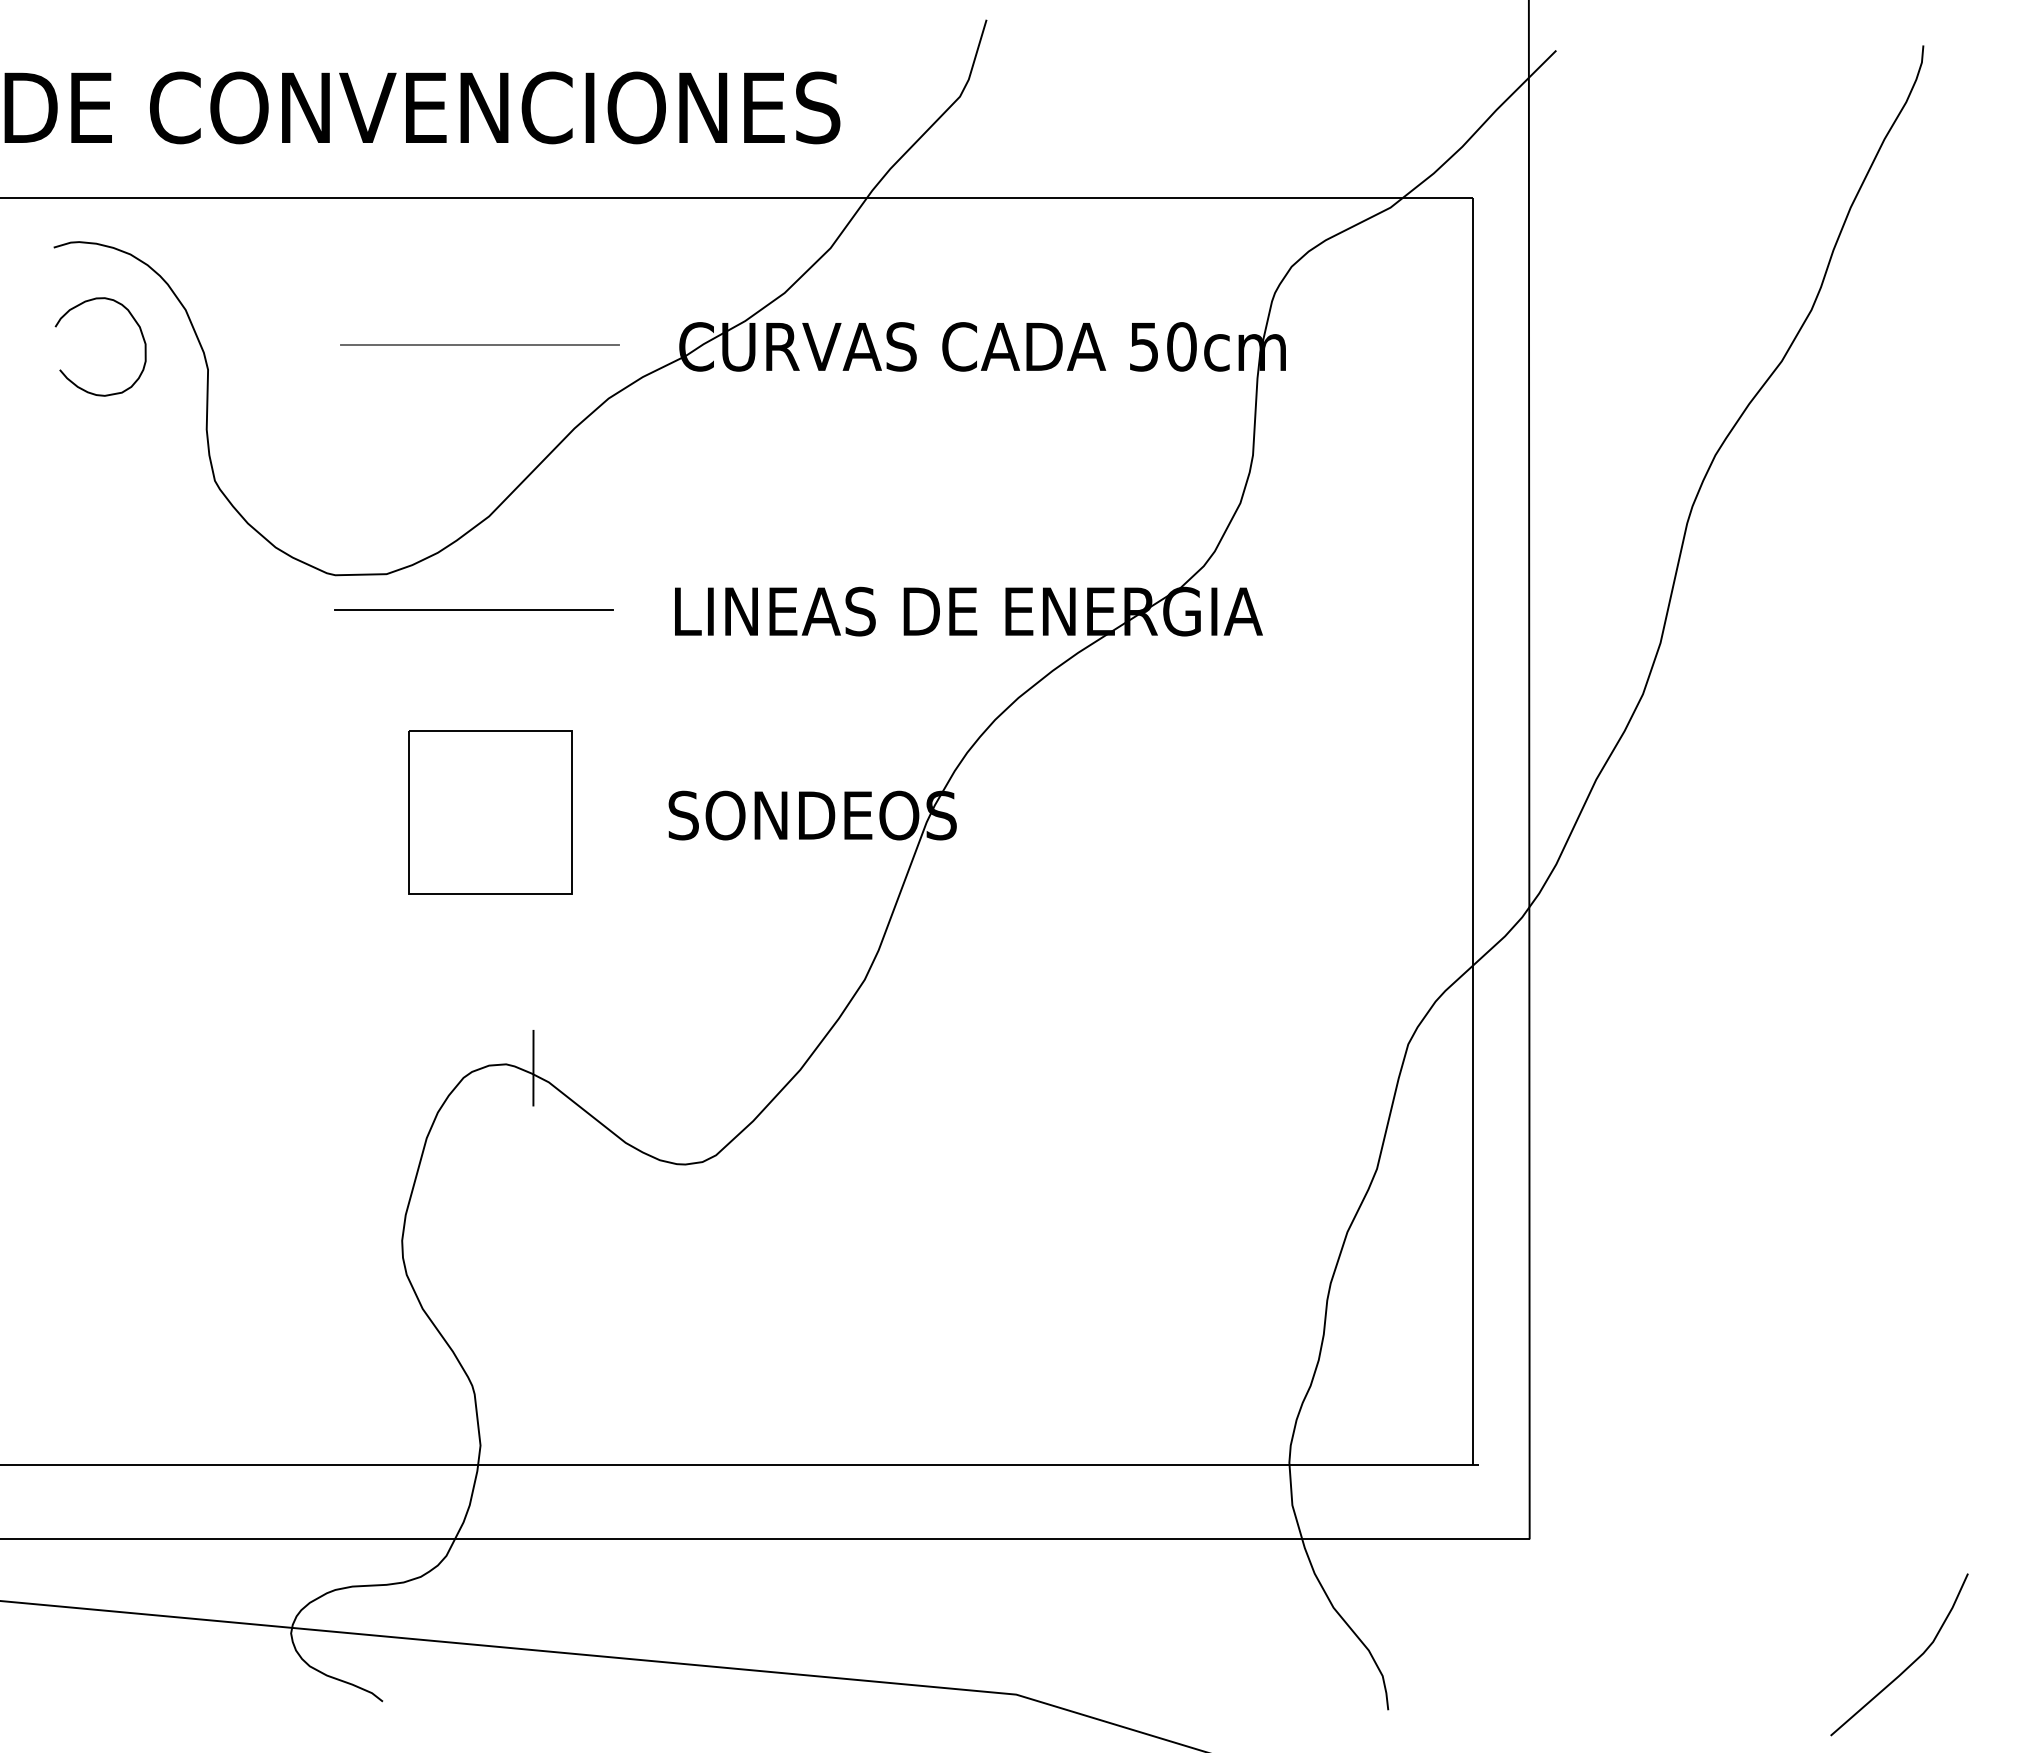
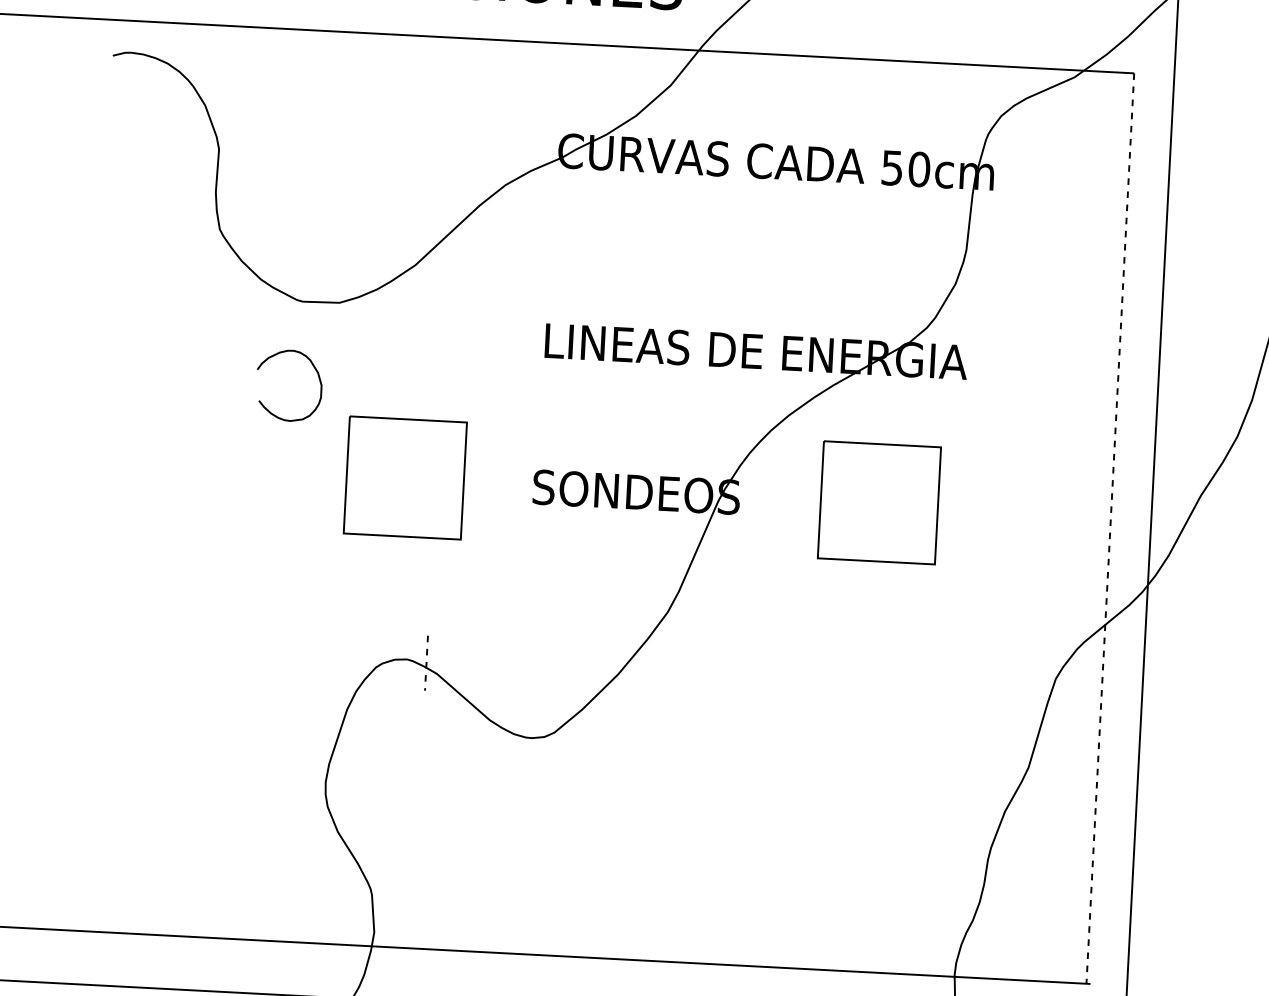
curve: (136, 324) -> (315, 370), moved
line: (480, 344) -> (415, 141), removed
line: (473, 609) -> (400, 331), removed
part: (1150, 812) -> (879, 502), added
line: (1473, 831) -> (1110, 528), solid -> dashed
line: (533, 1068) -> (426, 663), solid -> dashed

